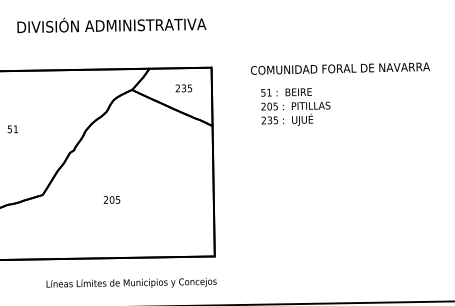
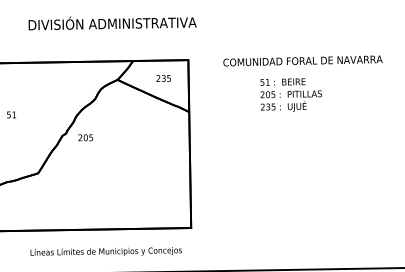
text: (111, 25) -> (112, 23), moved
text: (294, 106) -> (290, 94), moved
text: (111, 199) -> (85, 137), moved
text: (130, 282) -> (105, 251), moved

